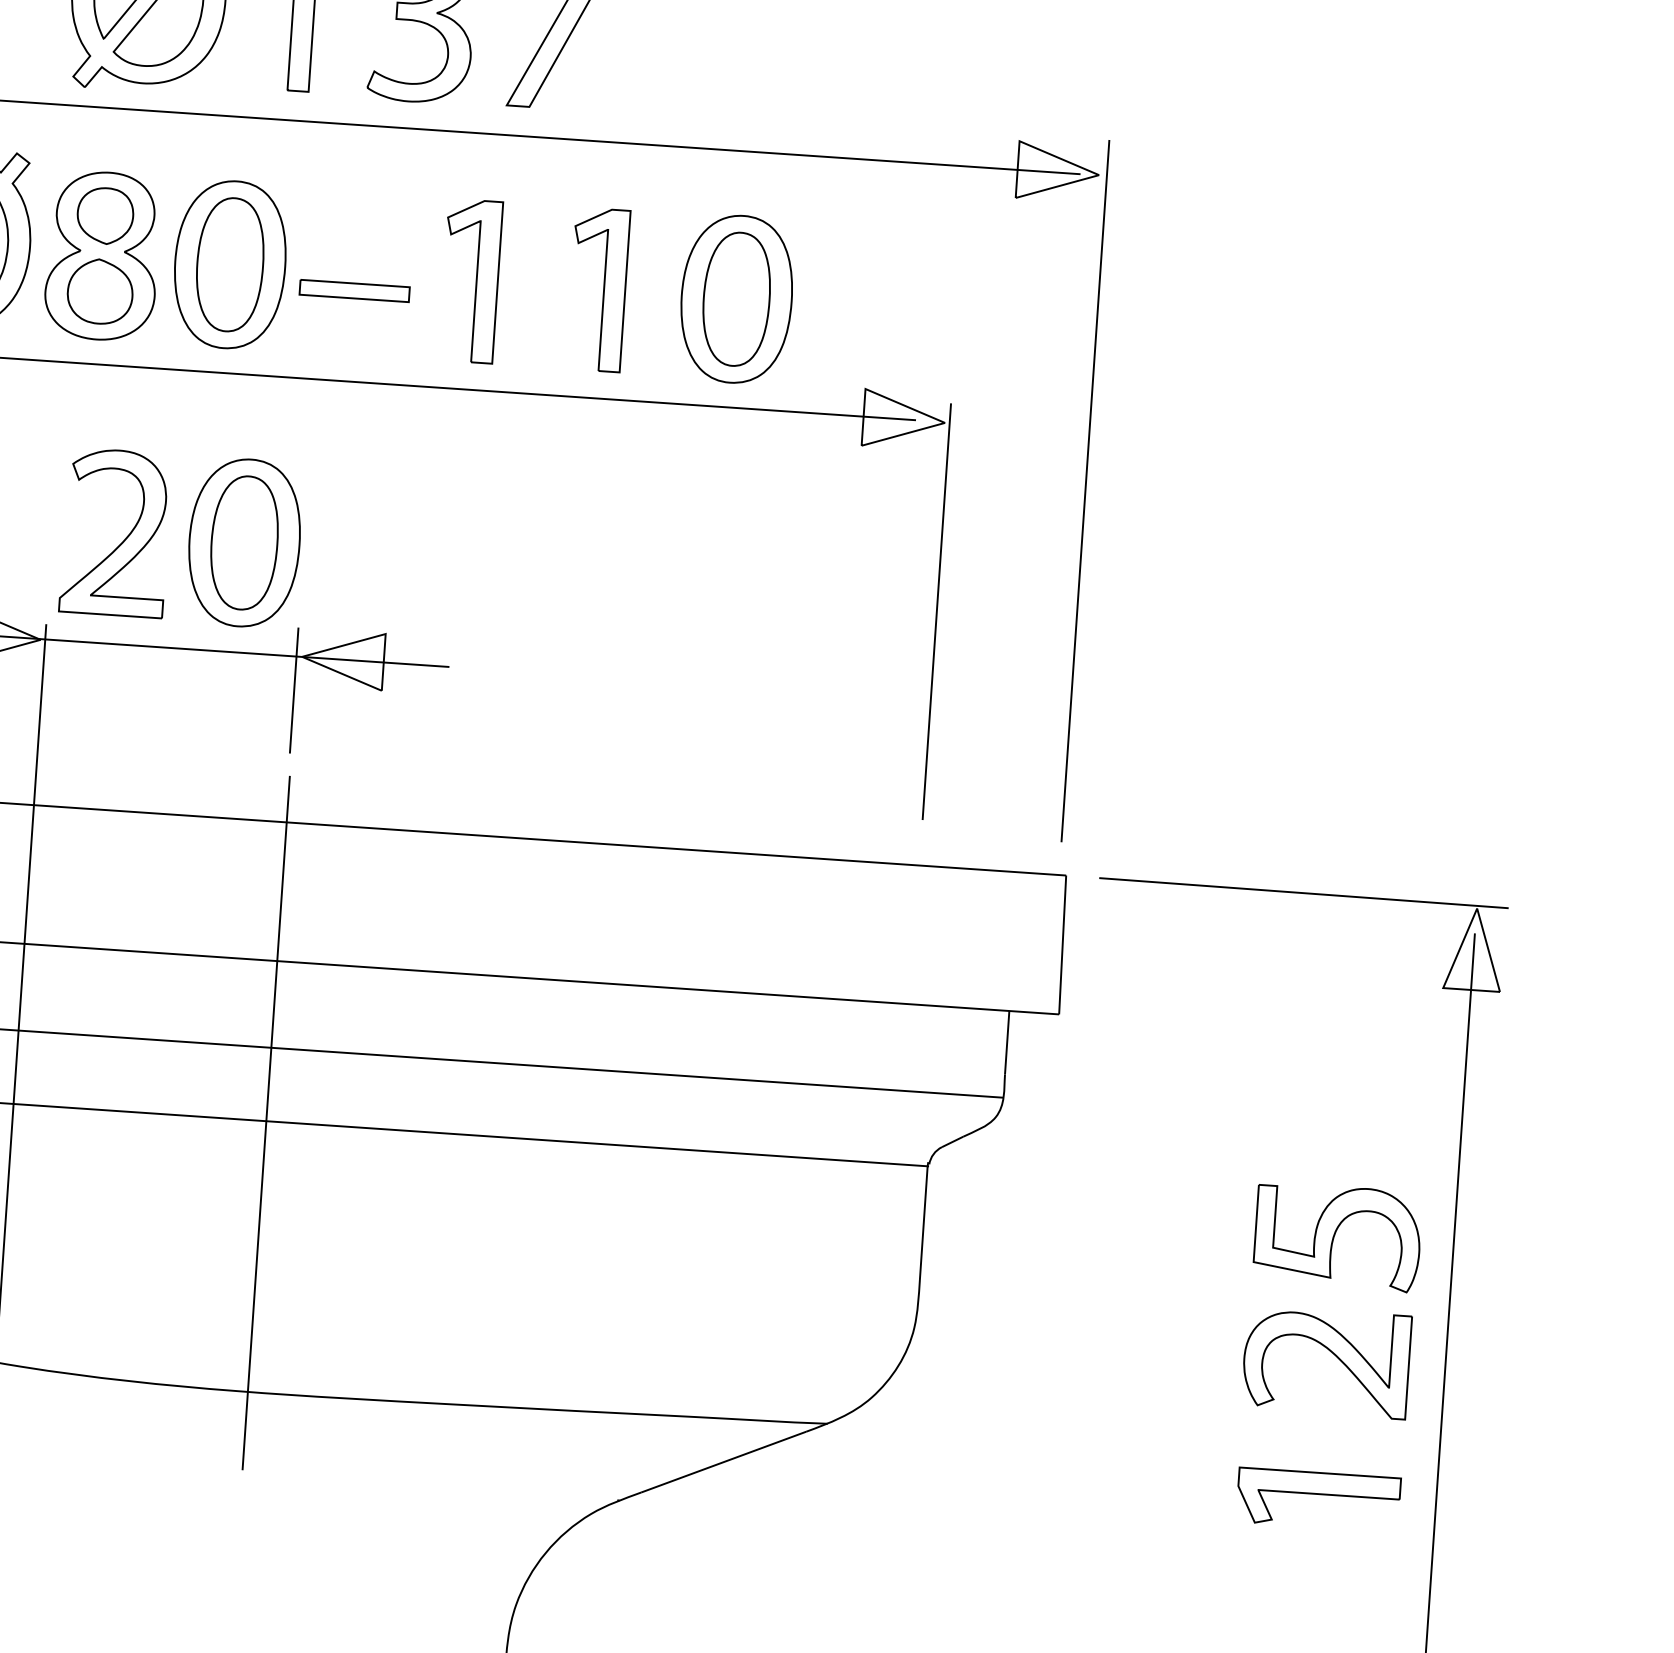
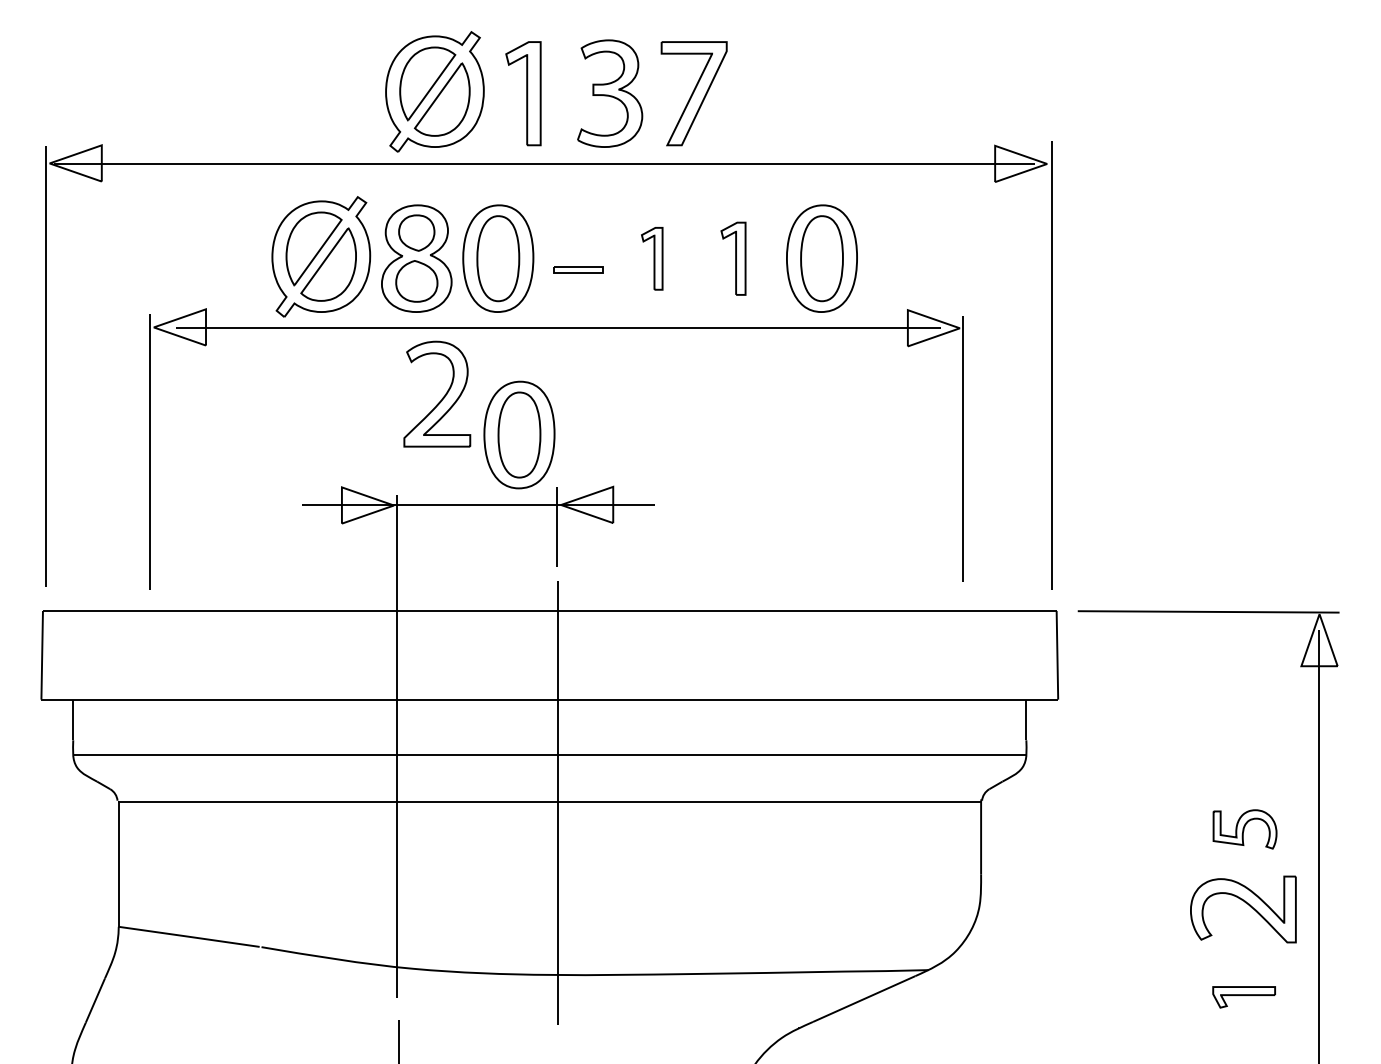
part: (471, 280) -> (652, 258), size x0.6
part: (598, 289) -> (733, 258), size x0.7
part: (354, 290) -> (578, 269), size x0.7
part: (123, 538) -> (442, 397), moved
part: (1336, 1237) -> (1244, 829), size x0.6
part: (1317, 1500) -> (1243, 997), size x0.6

